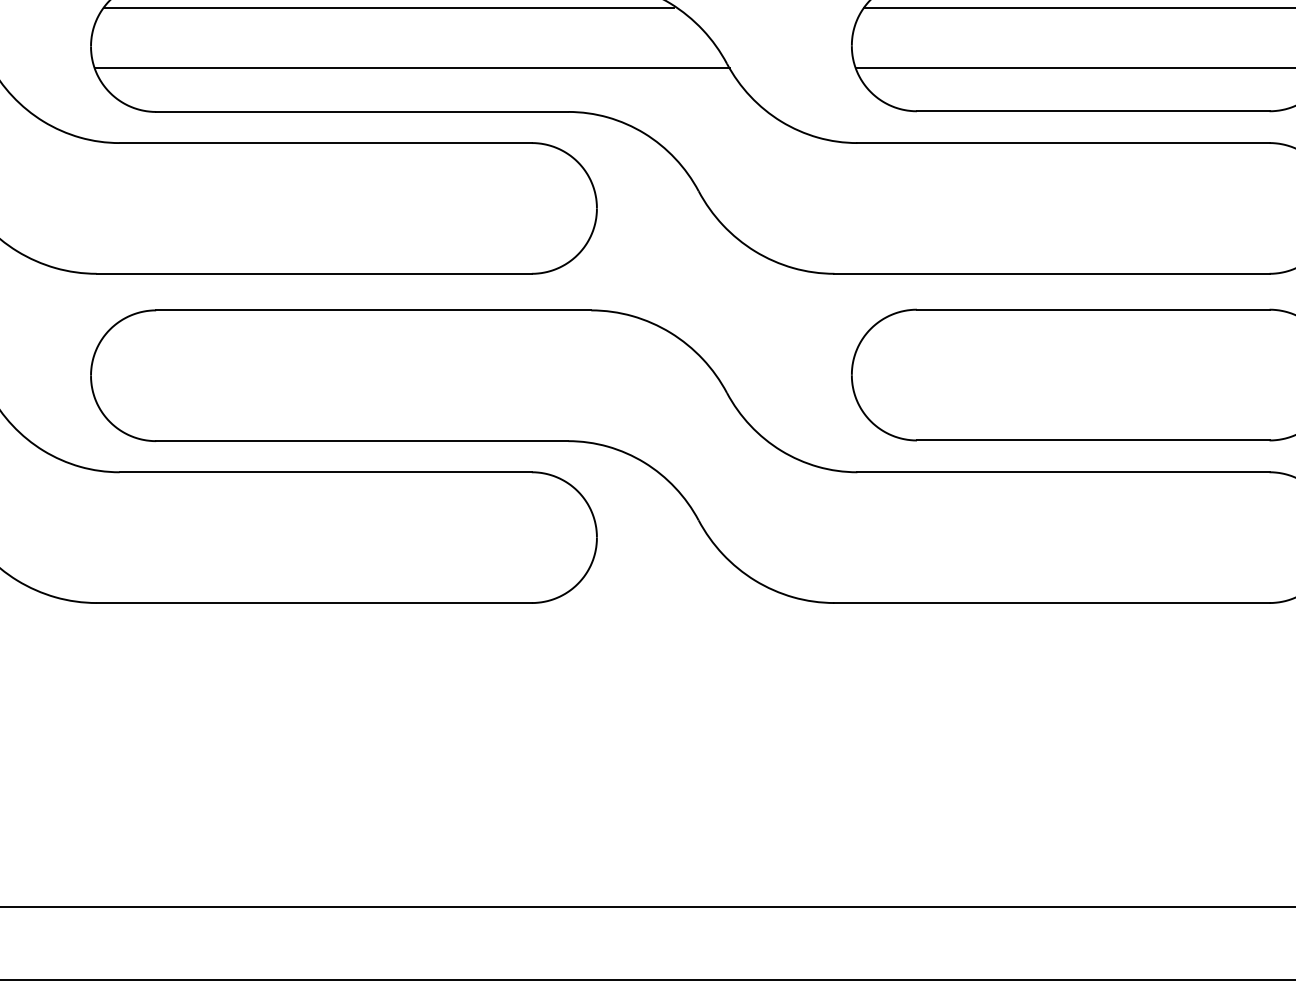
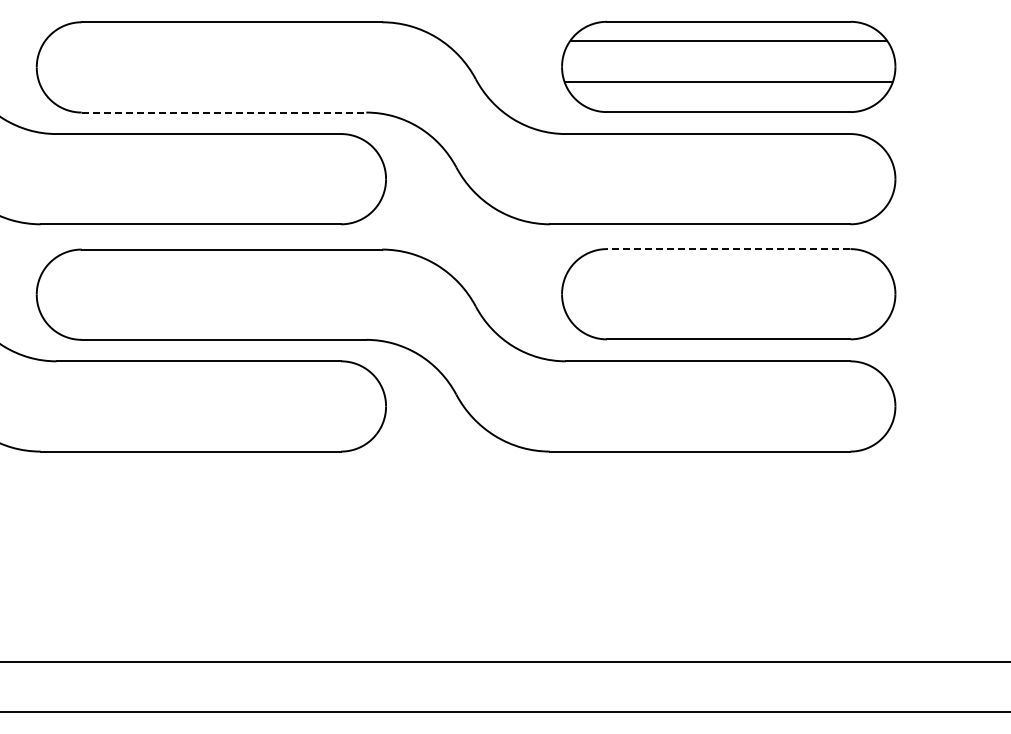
line: (387, 7) -> (241, 40), removed
line: (412, 68) -> (258, 82), removed
line: (362, 111) -> (224, 112), solid -> dashed
line: (1092, 310) -> (728, 249), solid -> dashed

